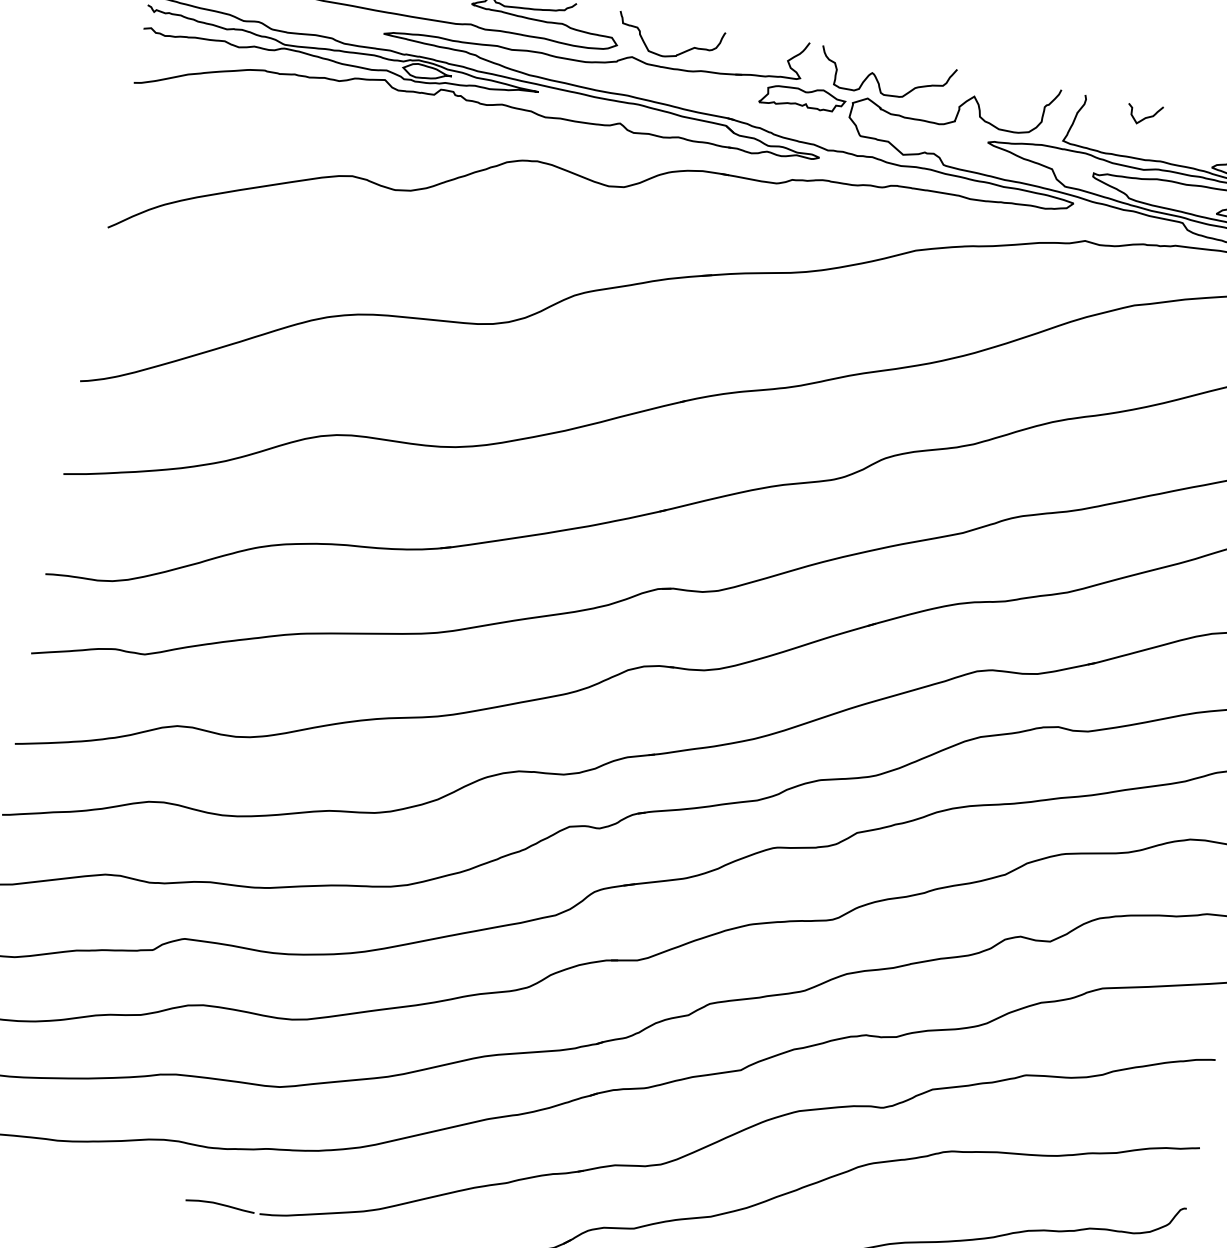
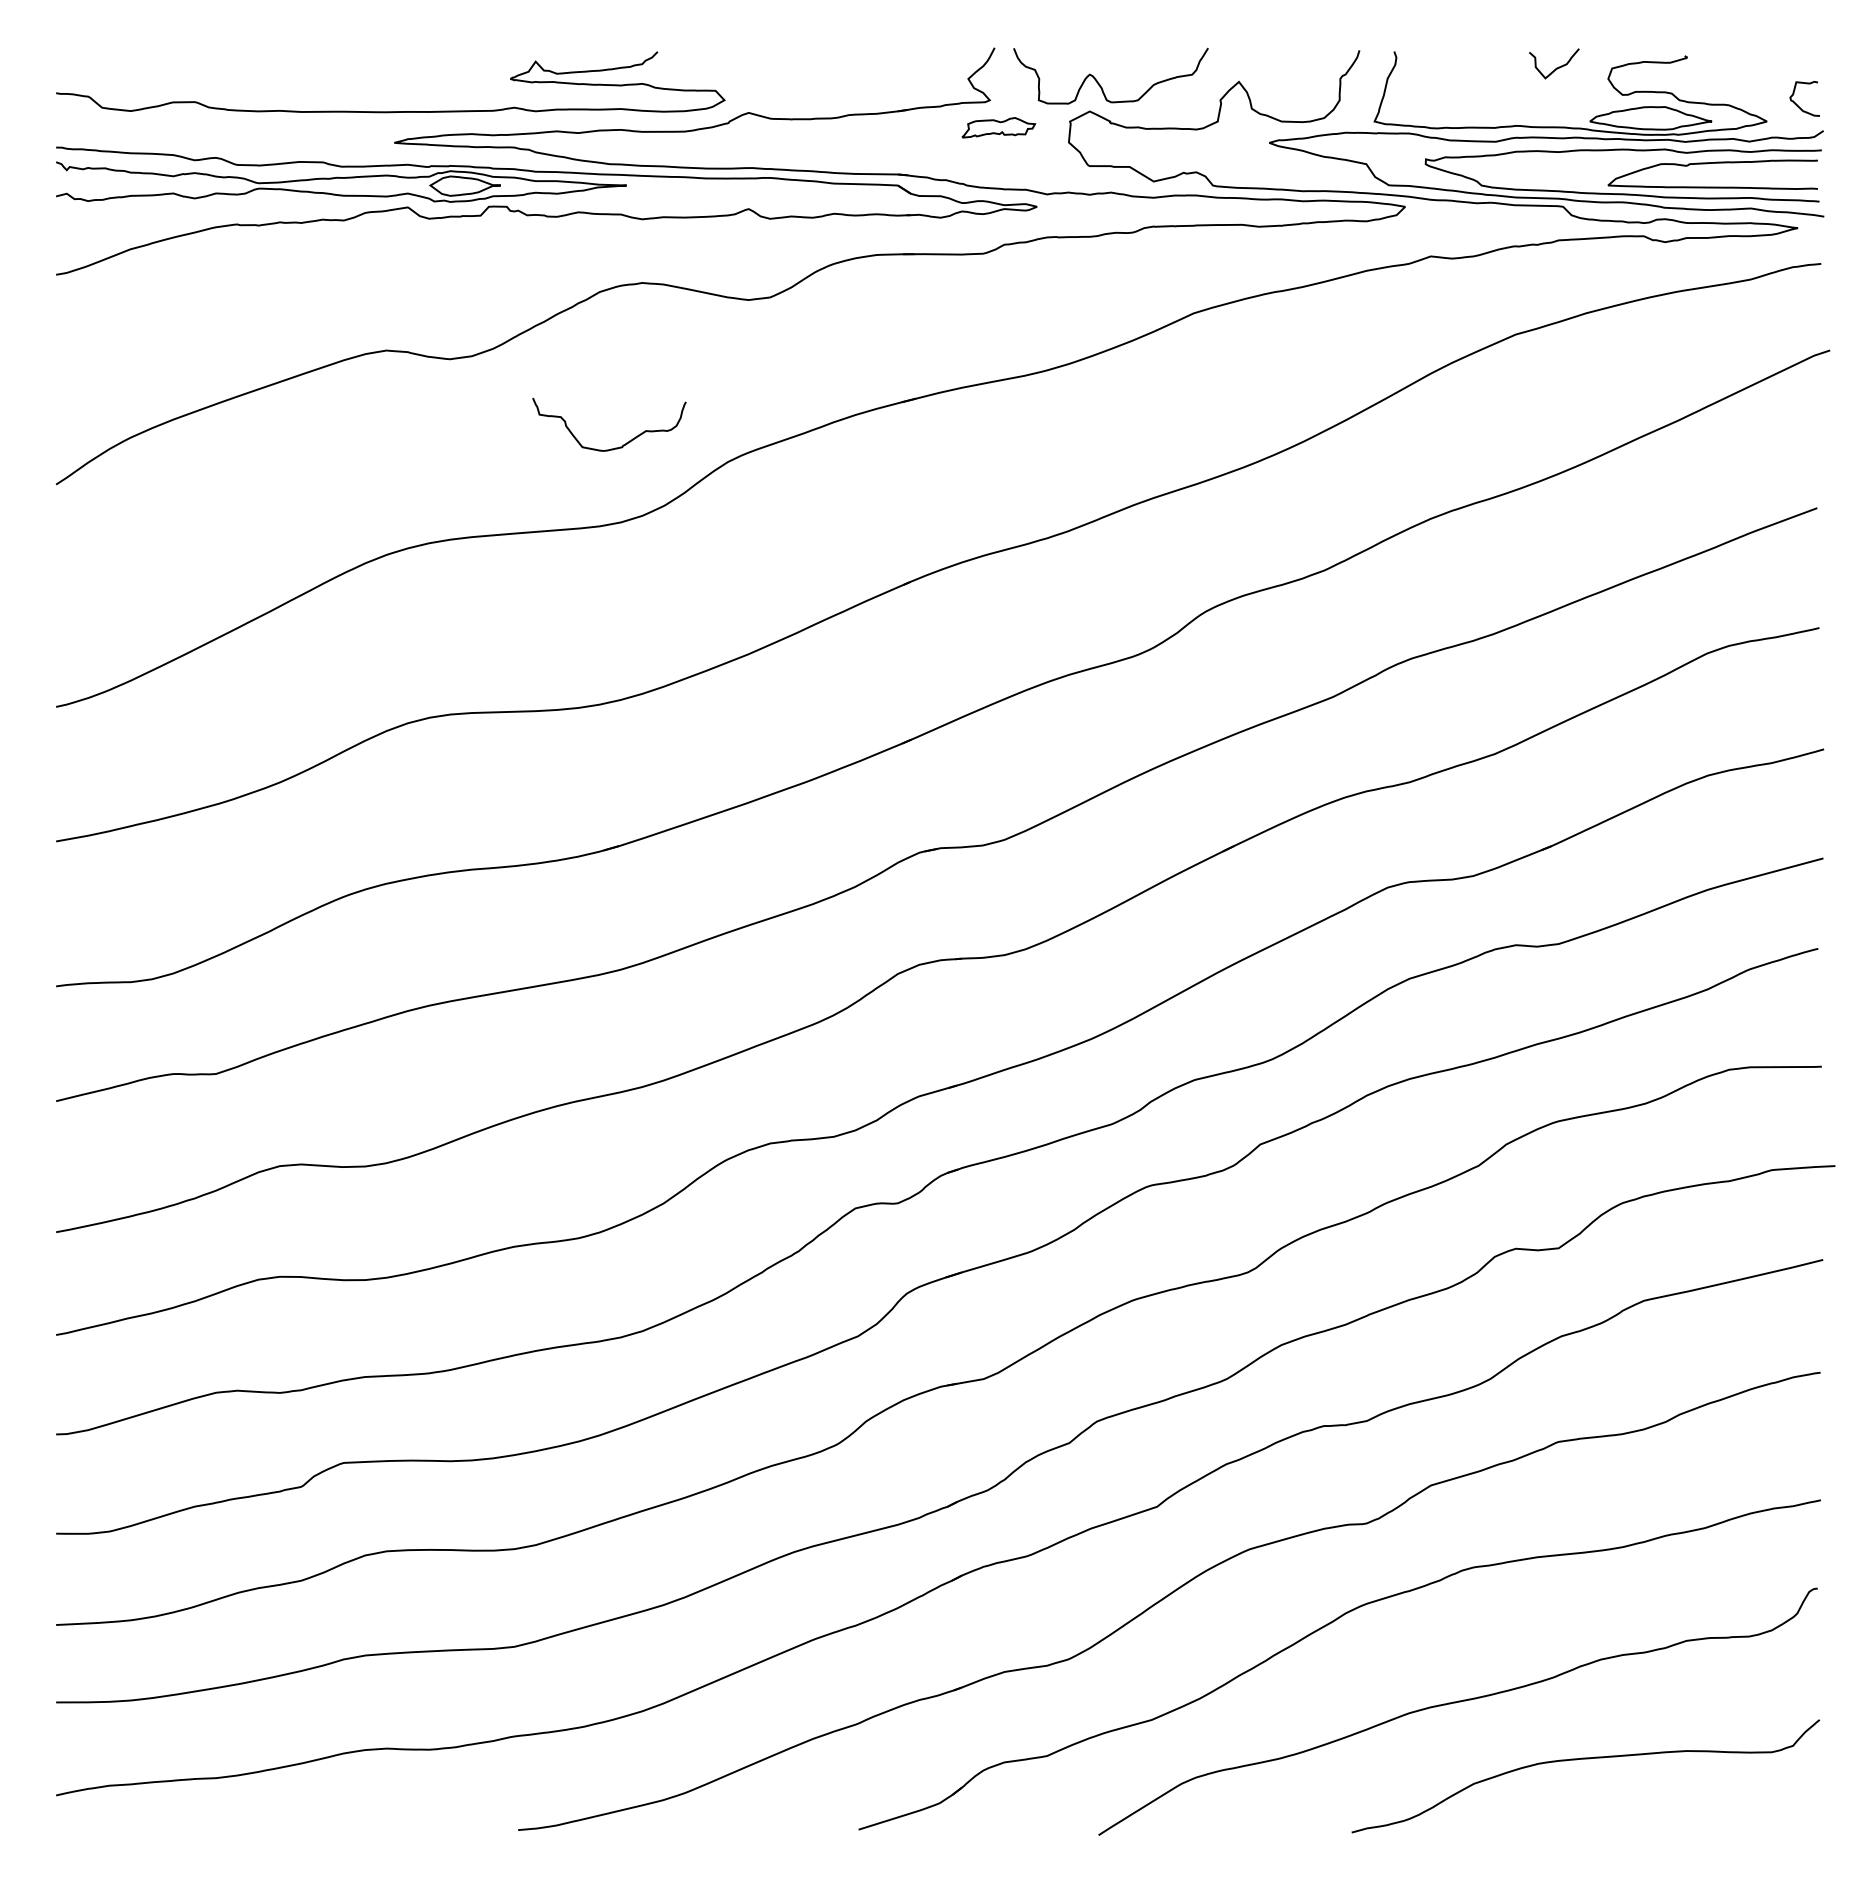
curve: (671, 55) -> (615, 447), moved
part: (802, 98) -> (998, 127), size x0.6
curve: (1145, 117) -> (1556, 67), moved
curve: (220, 1205) -> (460, 1827), removed

